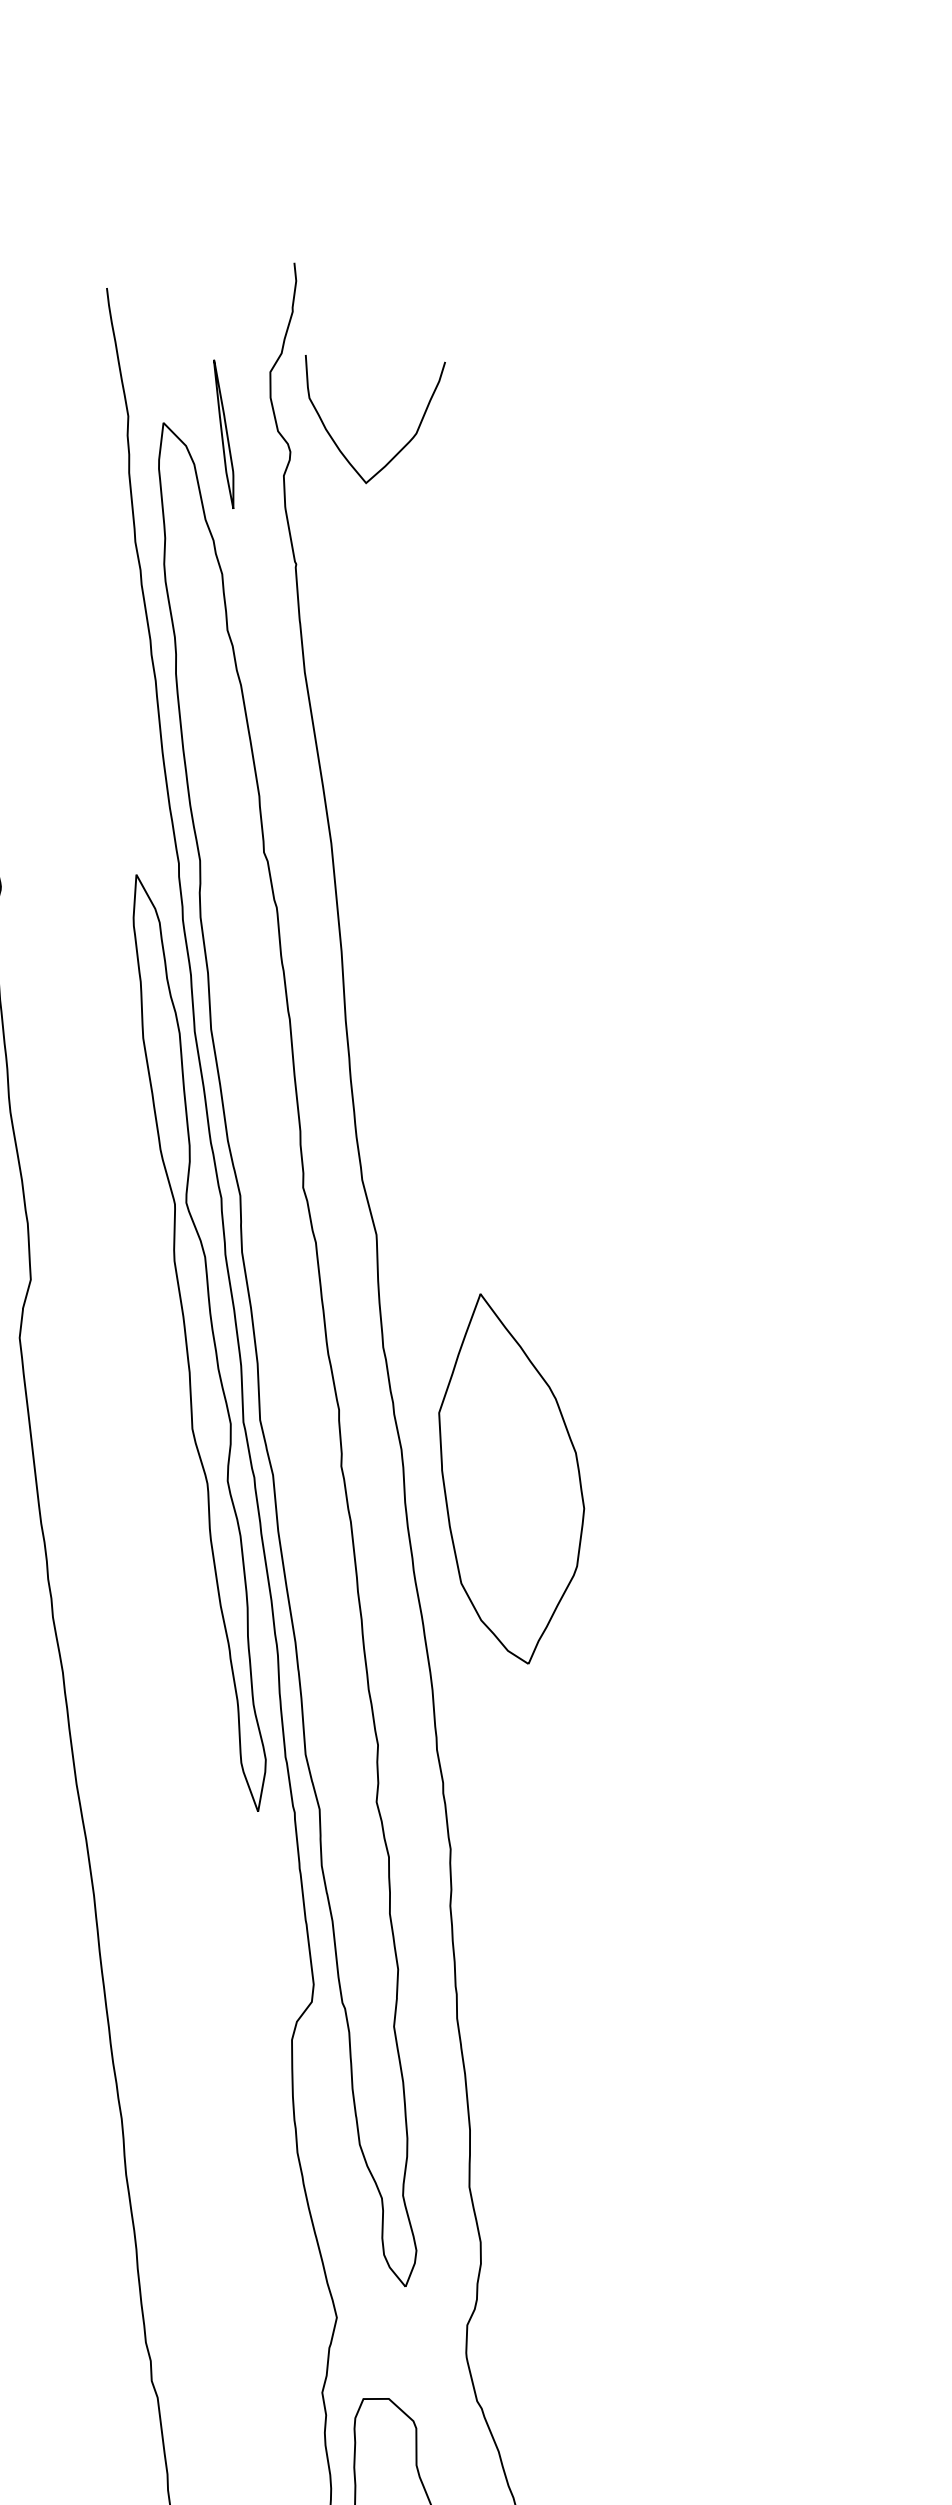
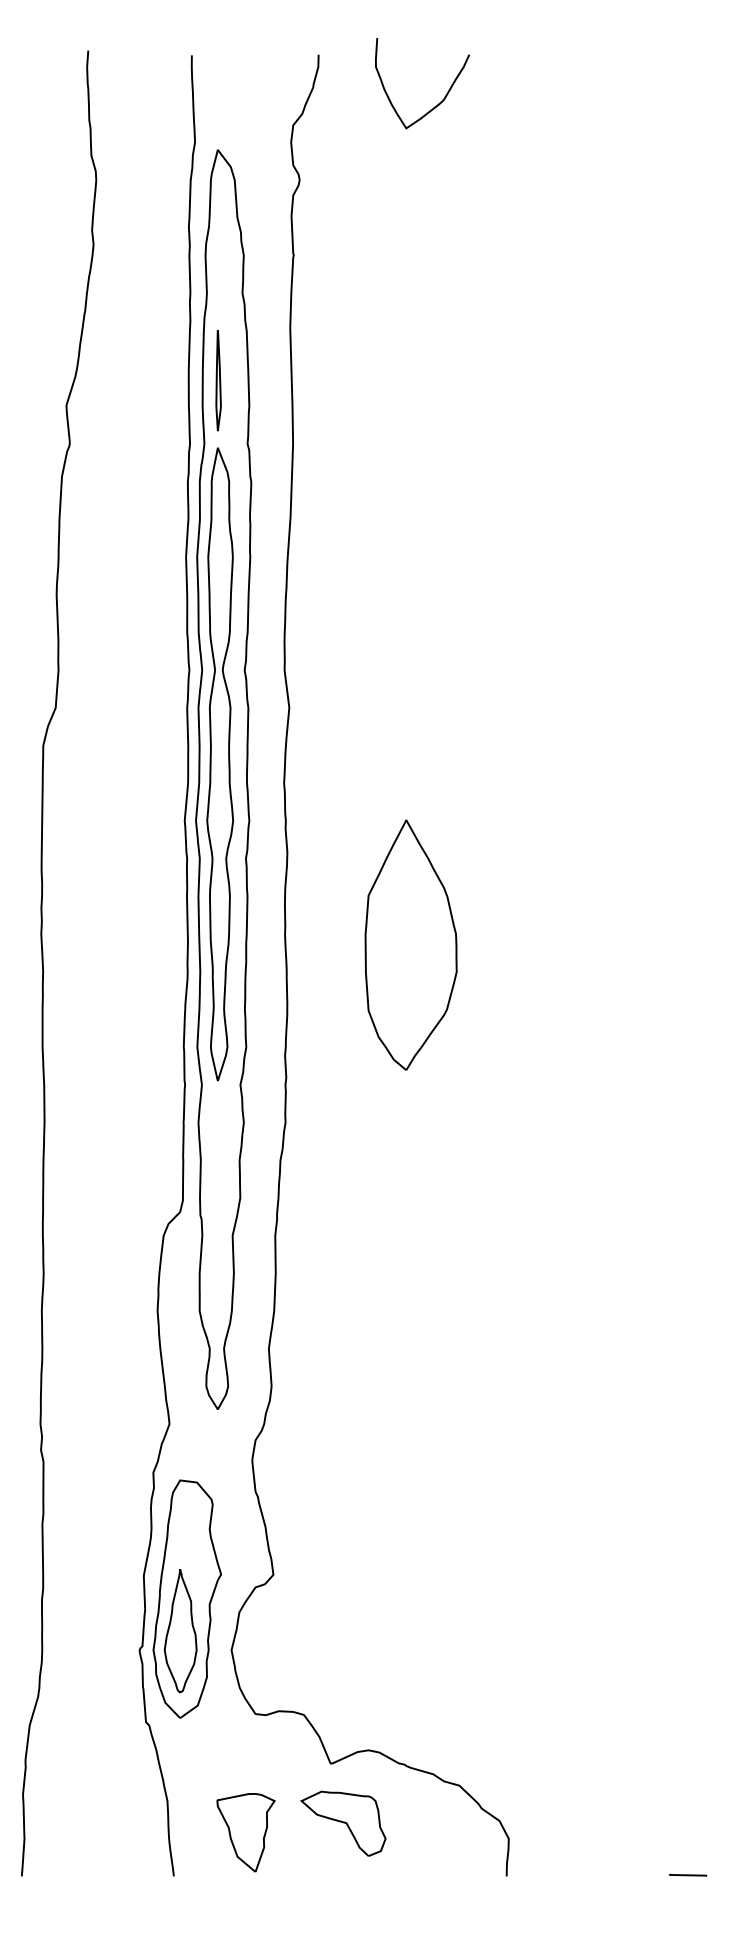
part: (224, 433) -> (218, 380), moved
curve: (411, 436) -> (440, 101), moved
part: (199, 1343) -> (219, 764), moved
part: (510, 1477) -> (410, 944), moved

